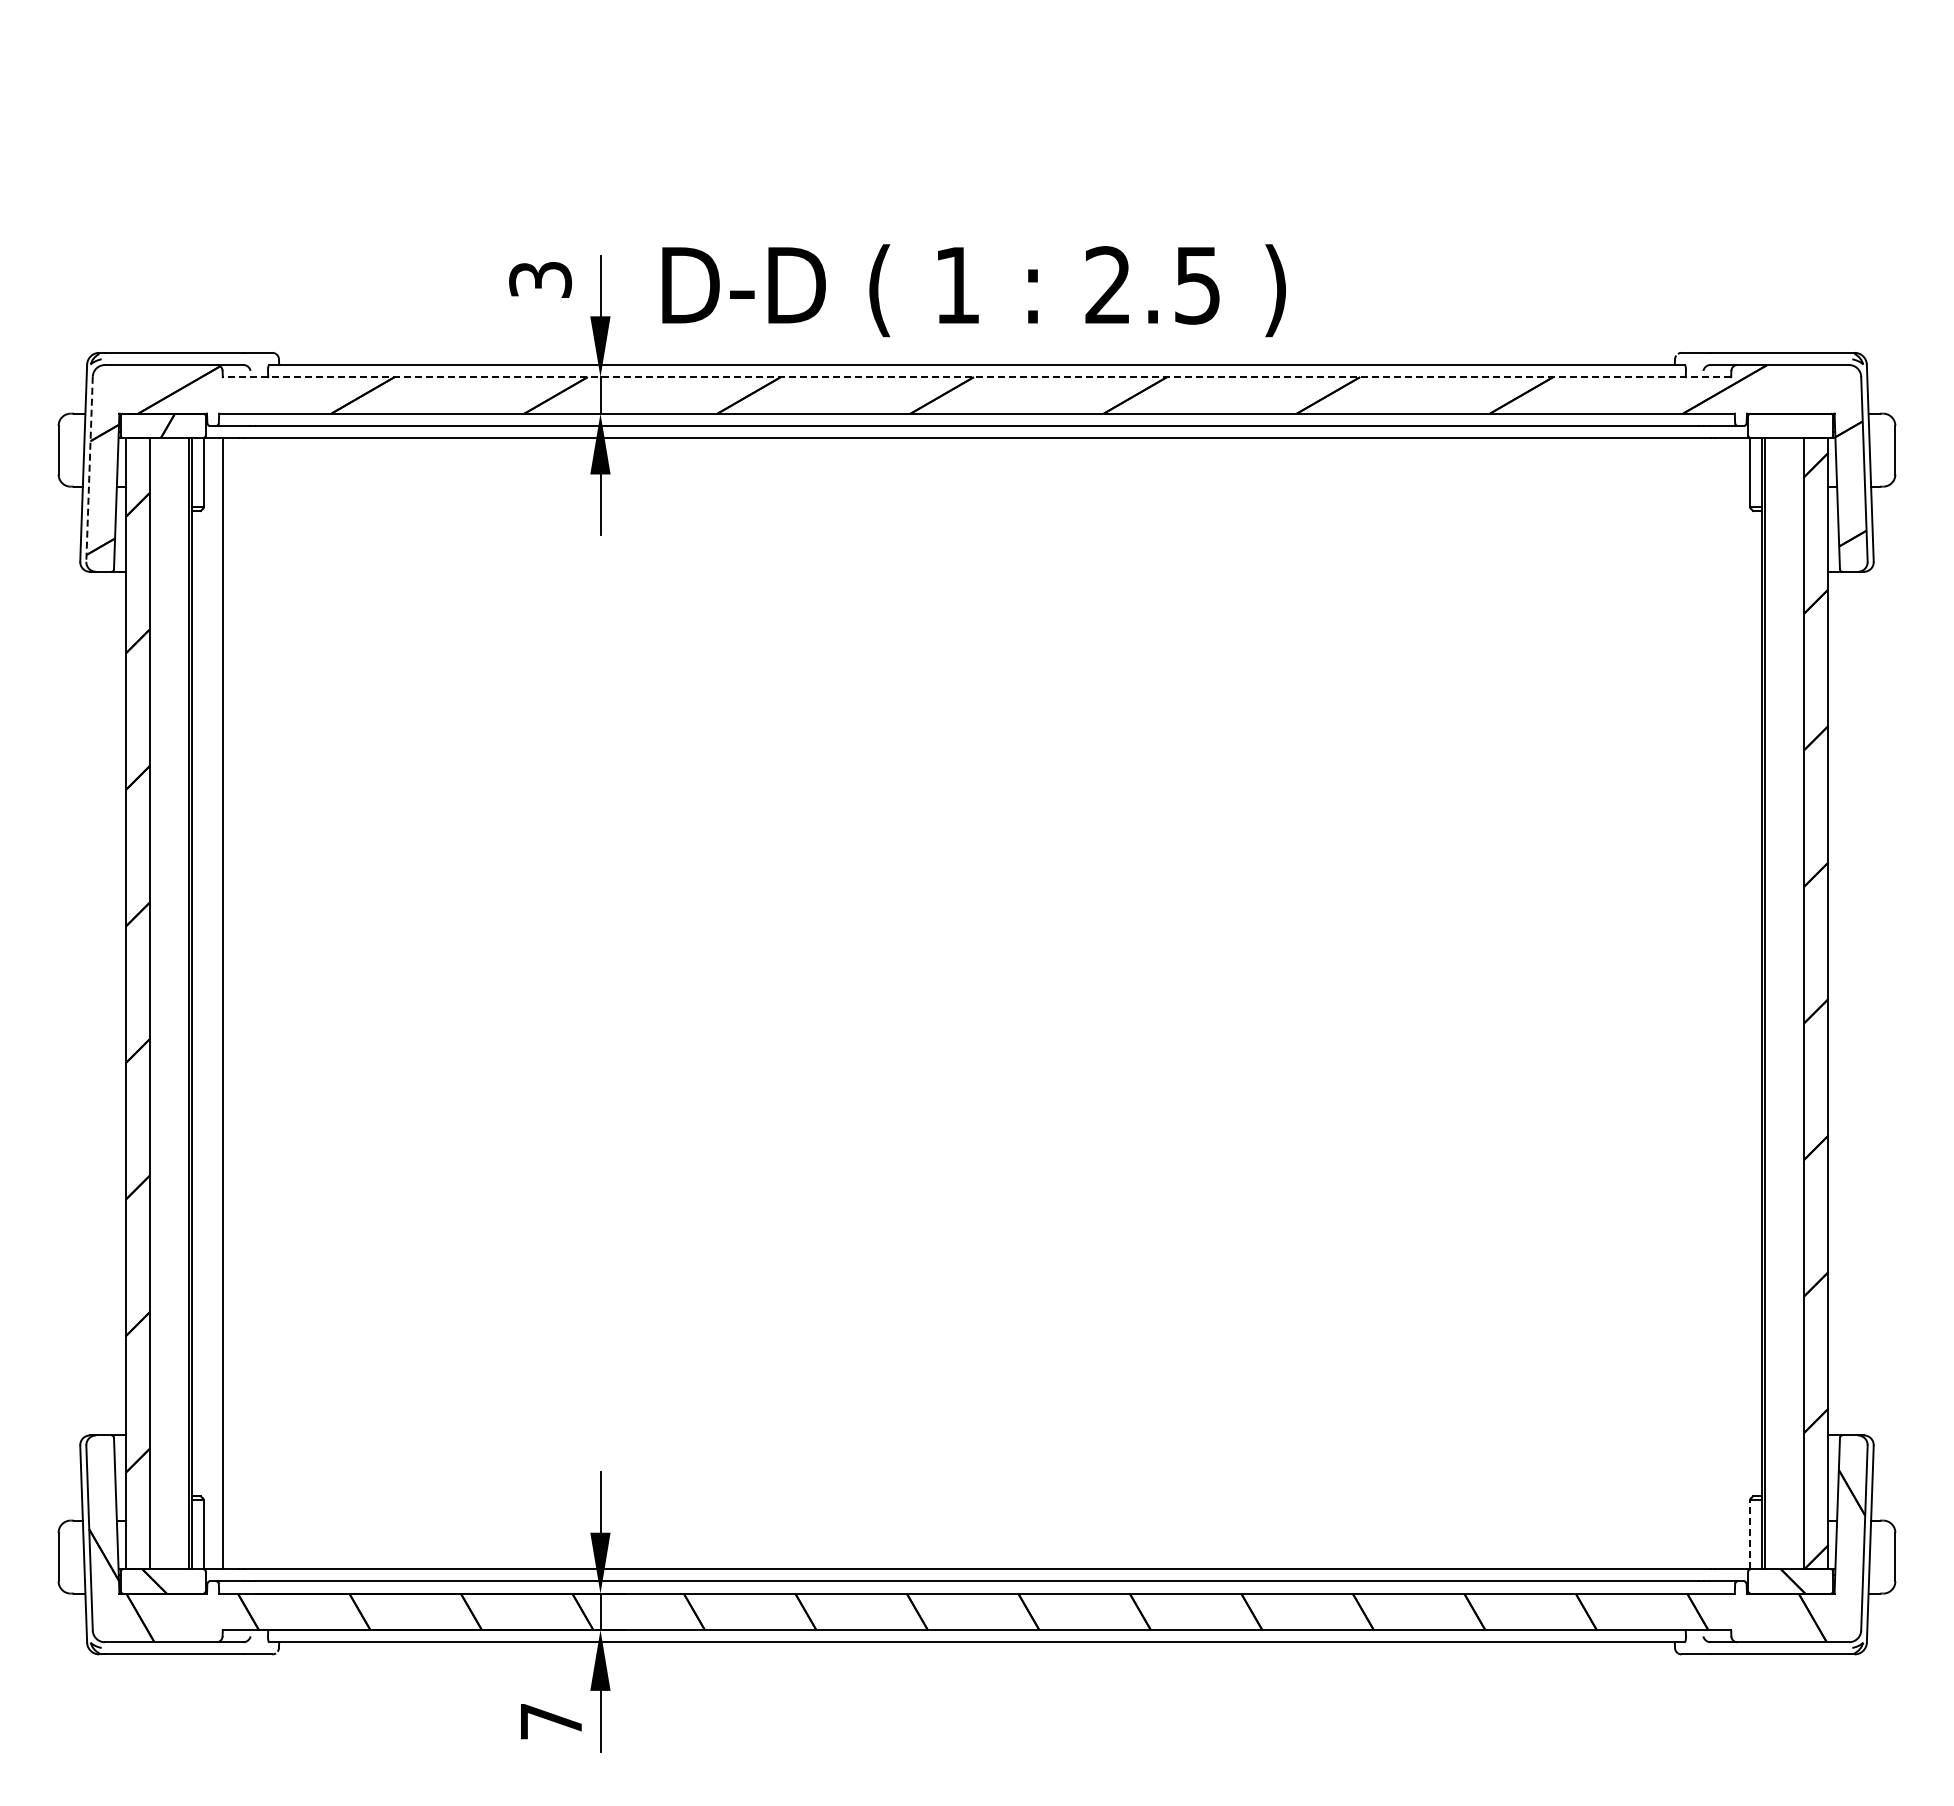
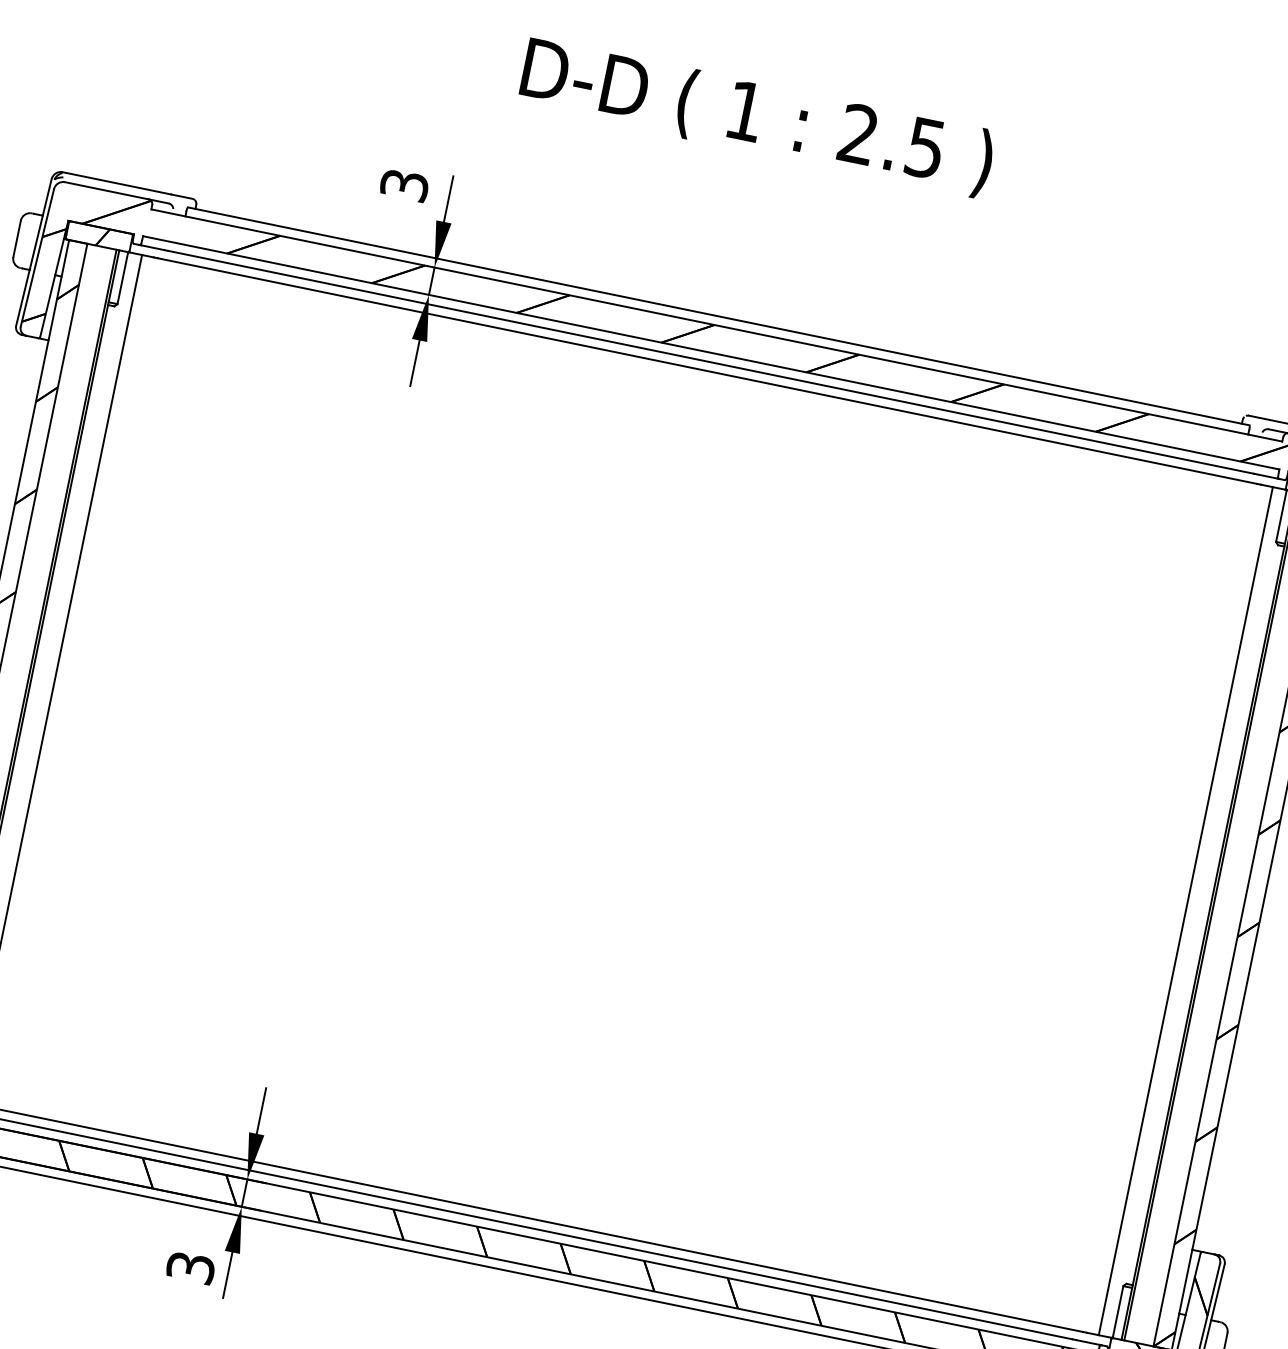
text: (973, 290) -> (756, 117), moved
line: (976, 377) -> (716, 325), dashed -> solid
line: (89, 469) -> (37, 258), dashed -> solid
line: (1731, 1003) -> (1186, 911), added
line: (1749, 1534) -> (1117, 1311), dashed -> solid
text: (550, 1721) -> (190, 1267), 7 -> 3

